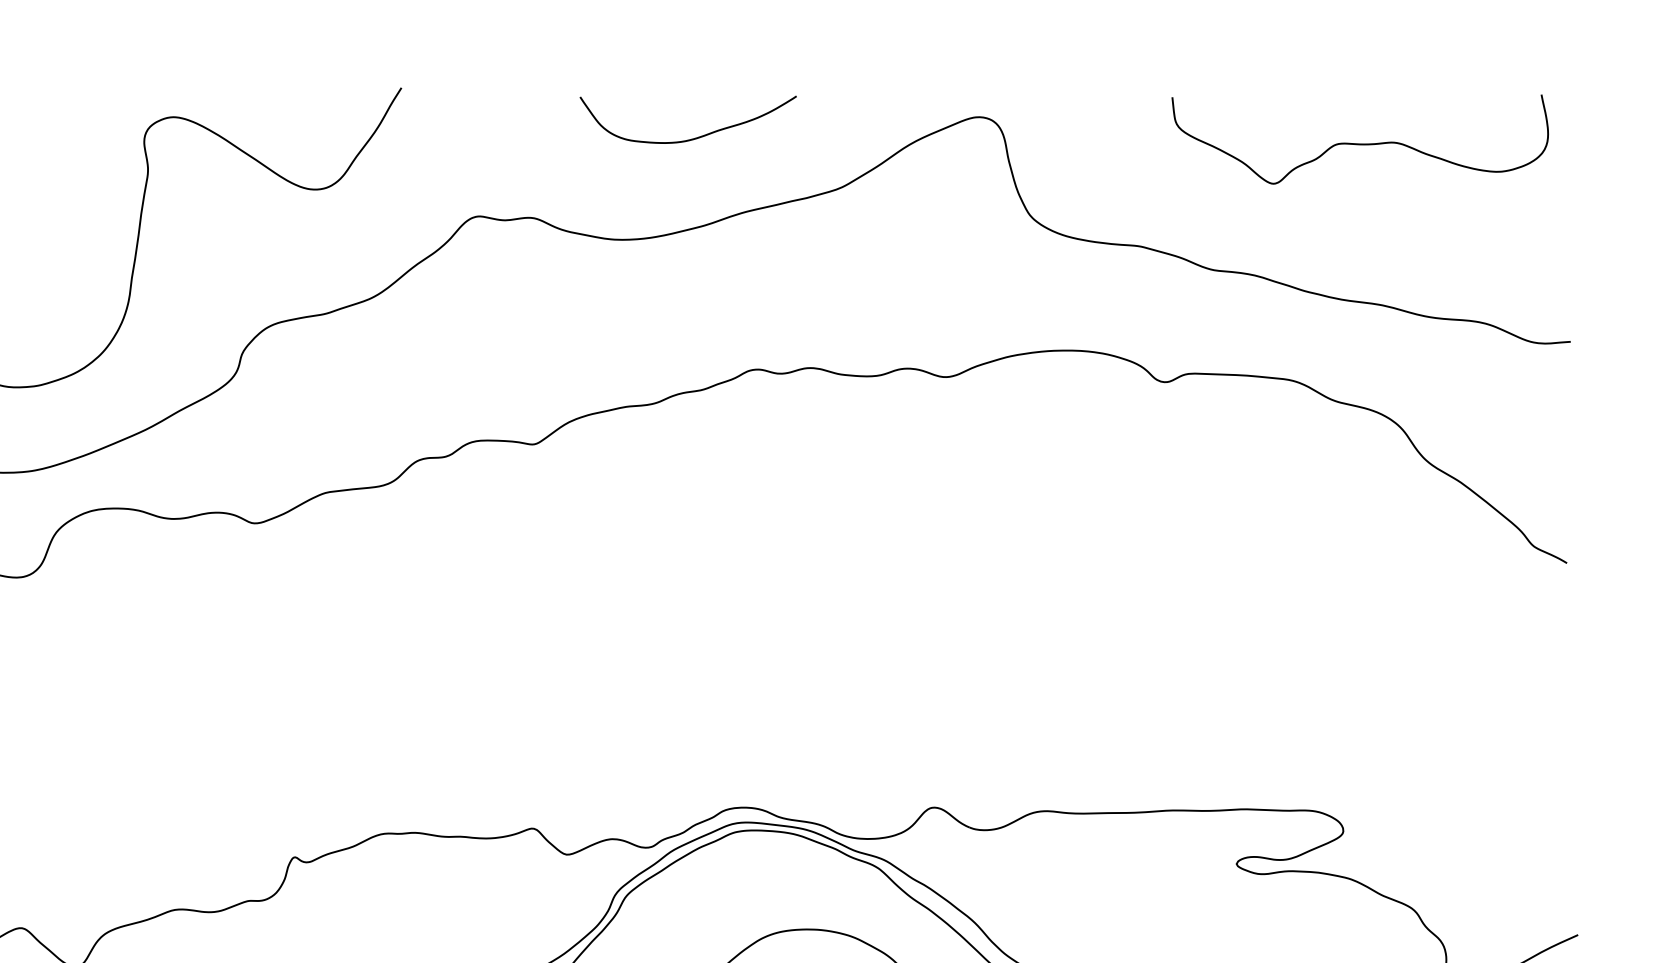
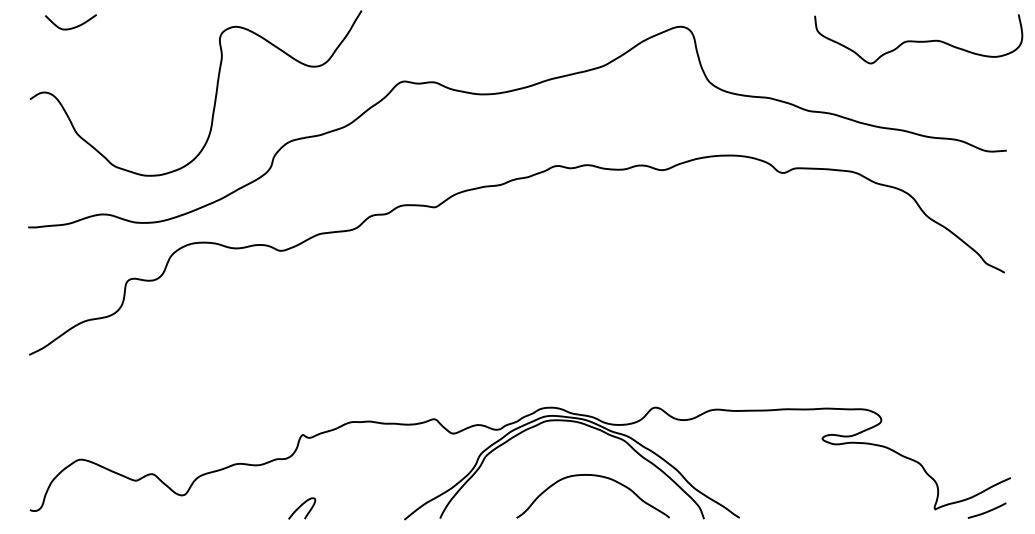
curve: (694, 136) -> (523, 37), removed
curve: (1359, 142) -> (918, 40), moved

